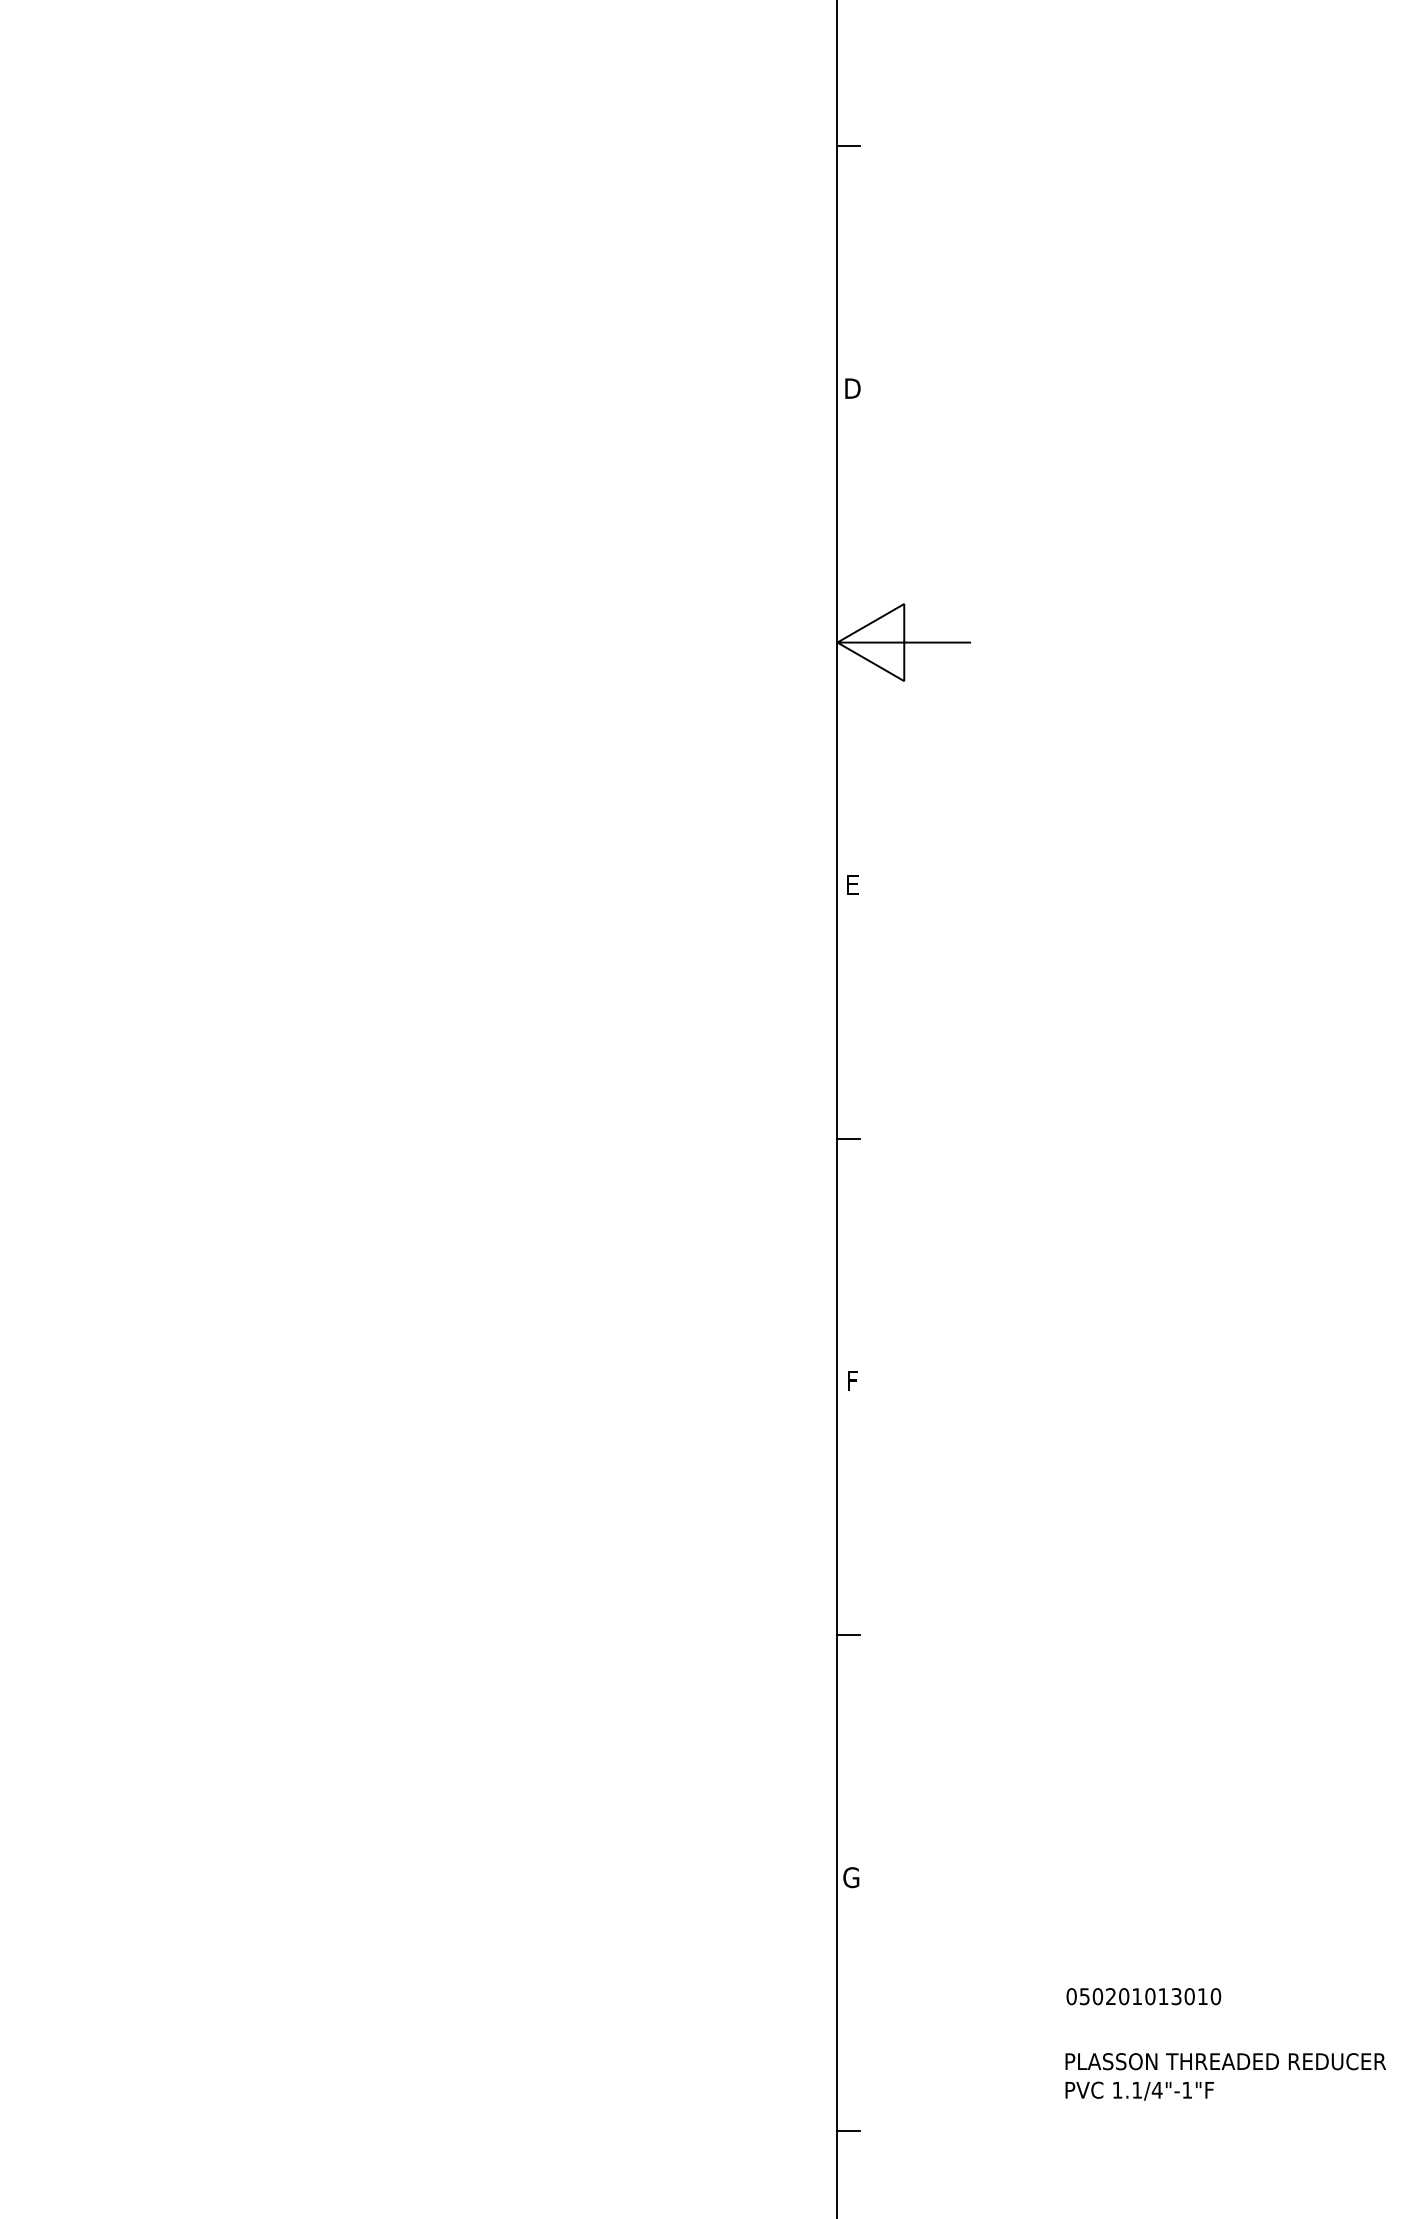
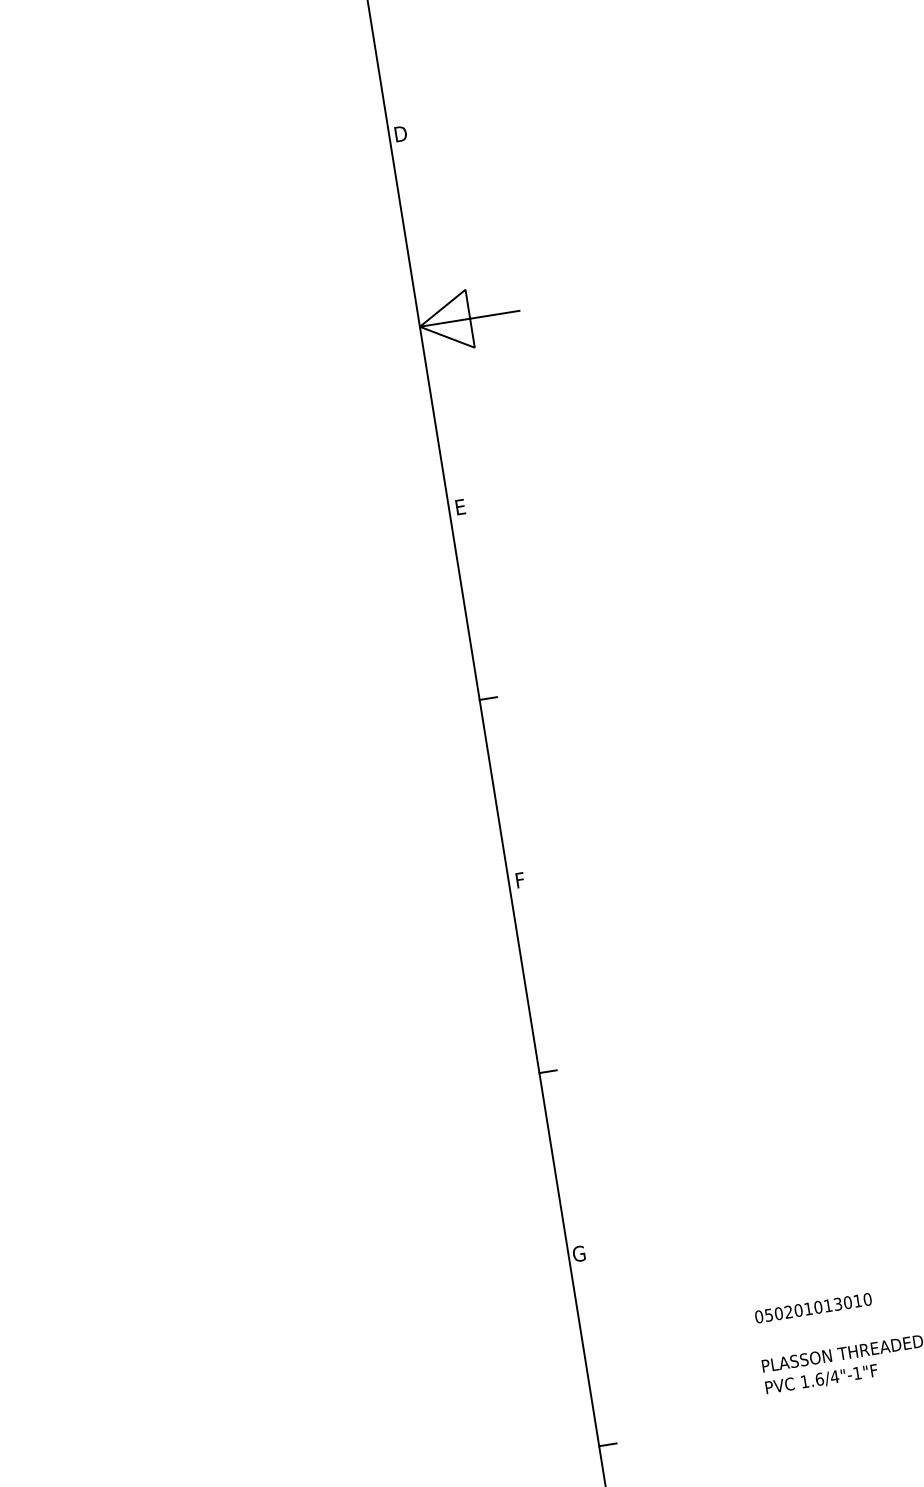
text: (1137, 2089) -> (819, 1378), 1.1/4"-1"F -> 1.6/4"-1"F

